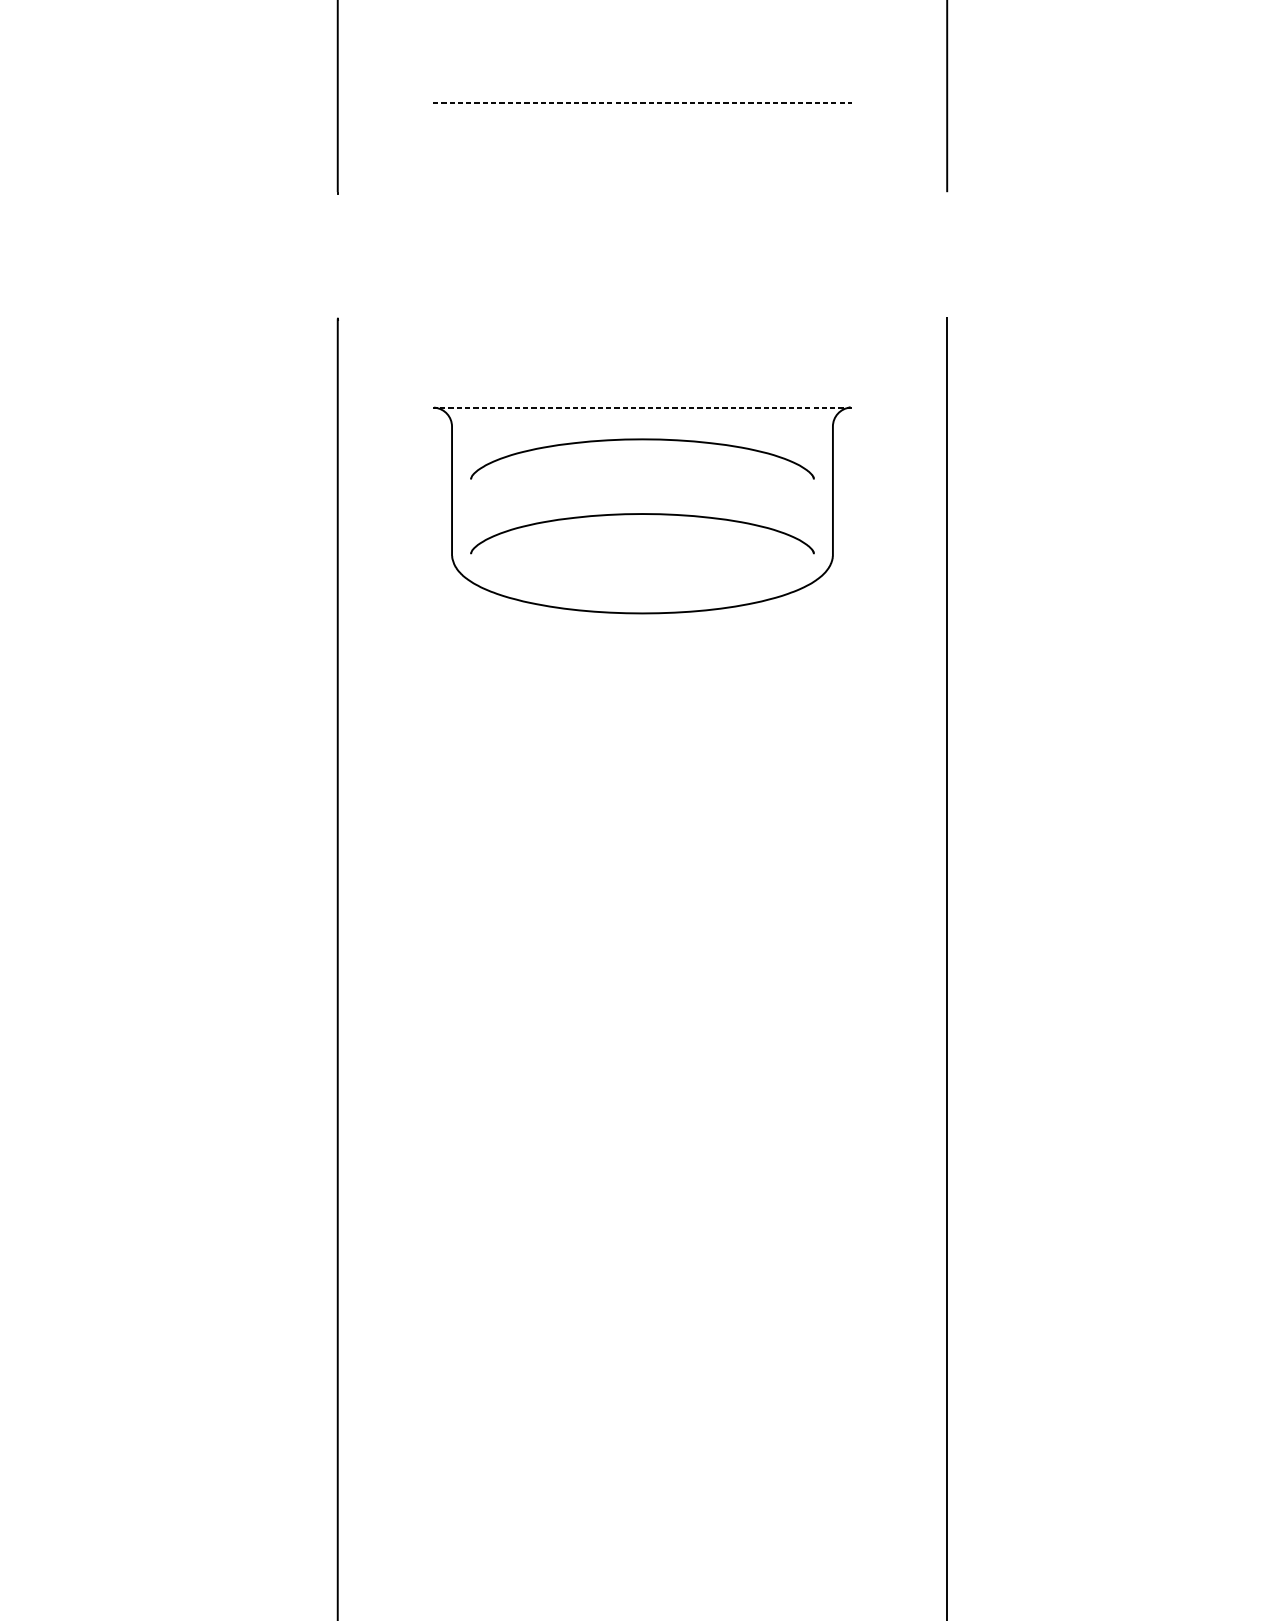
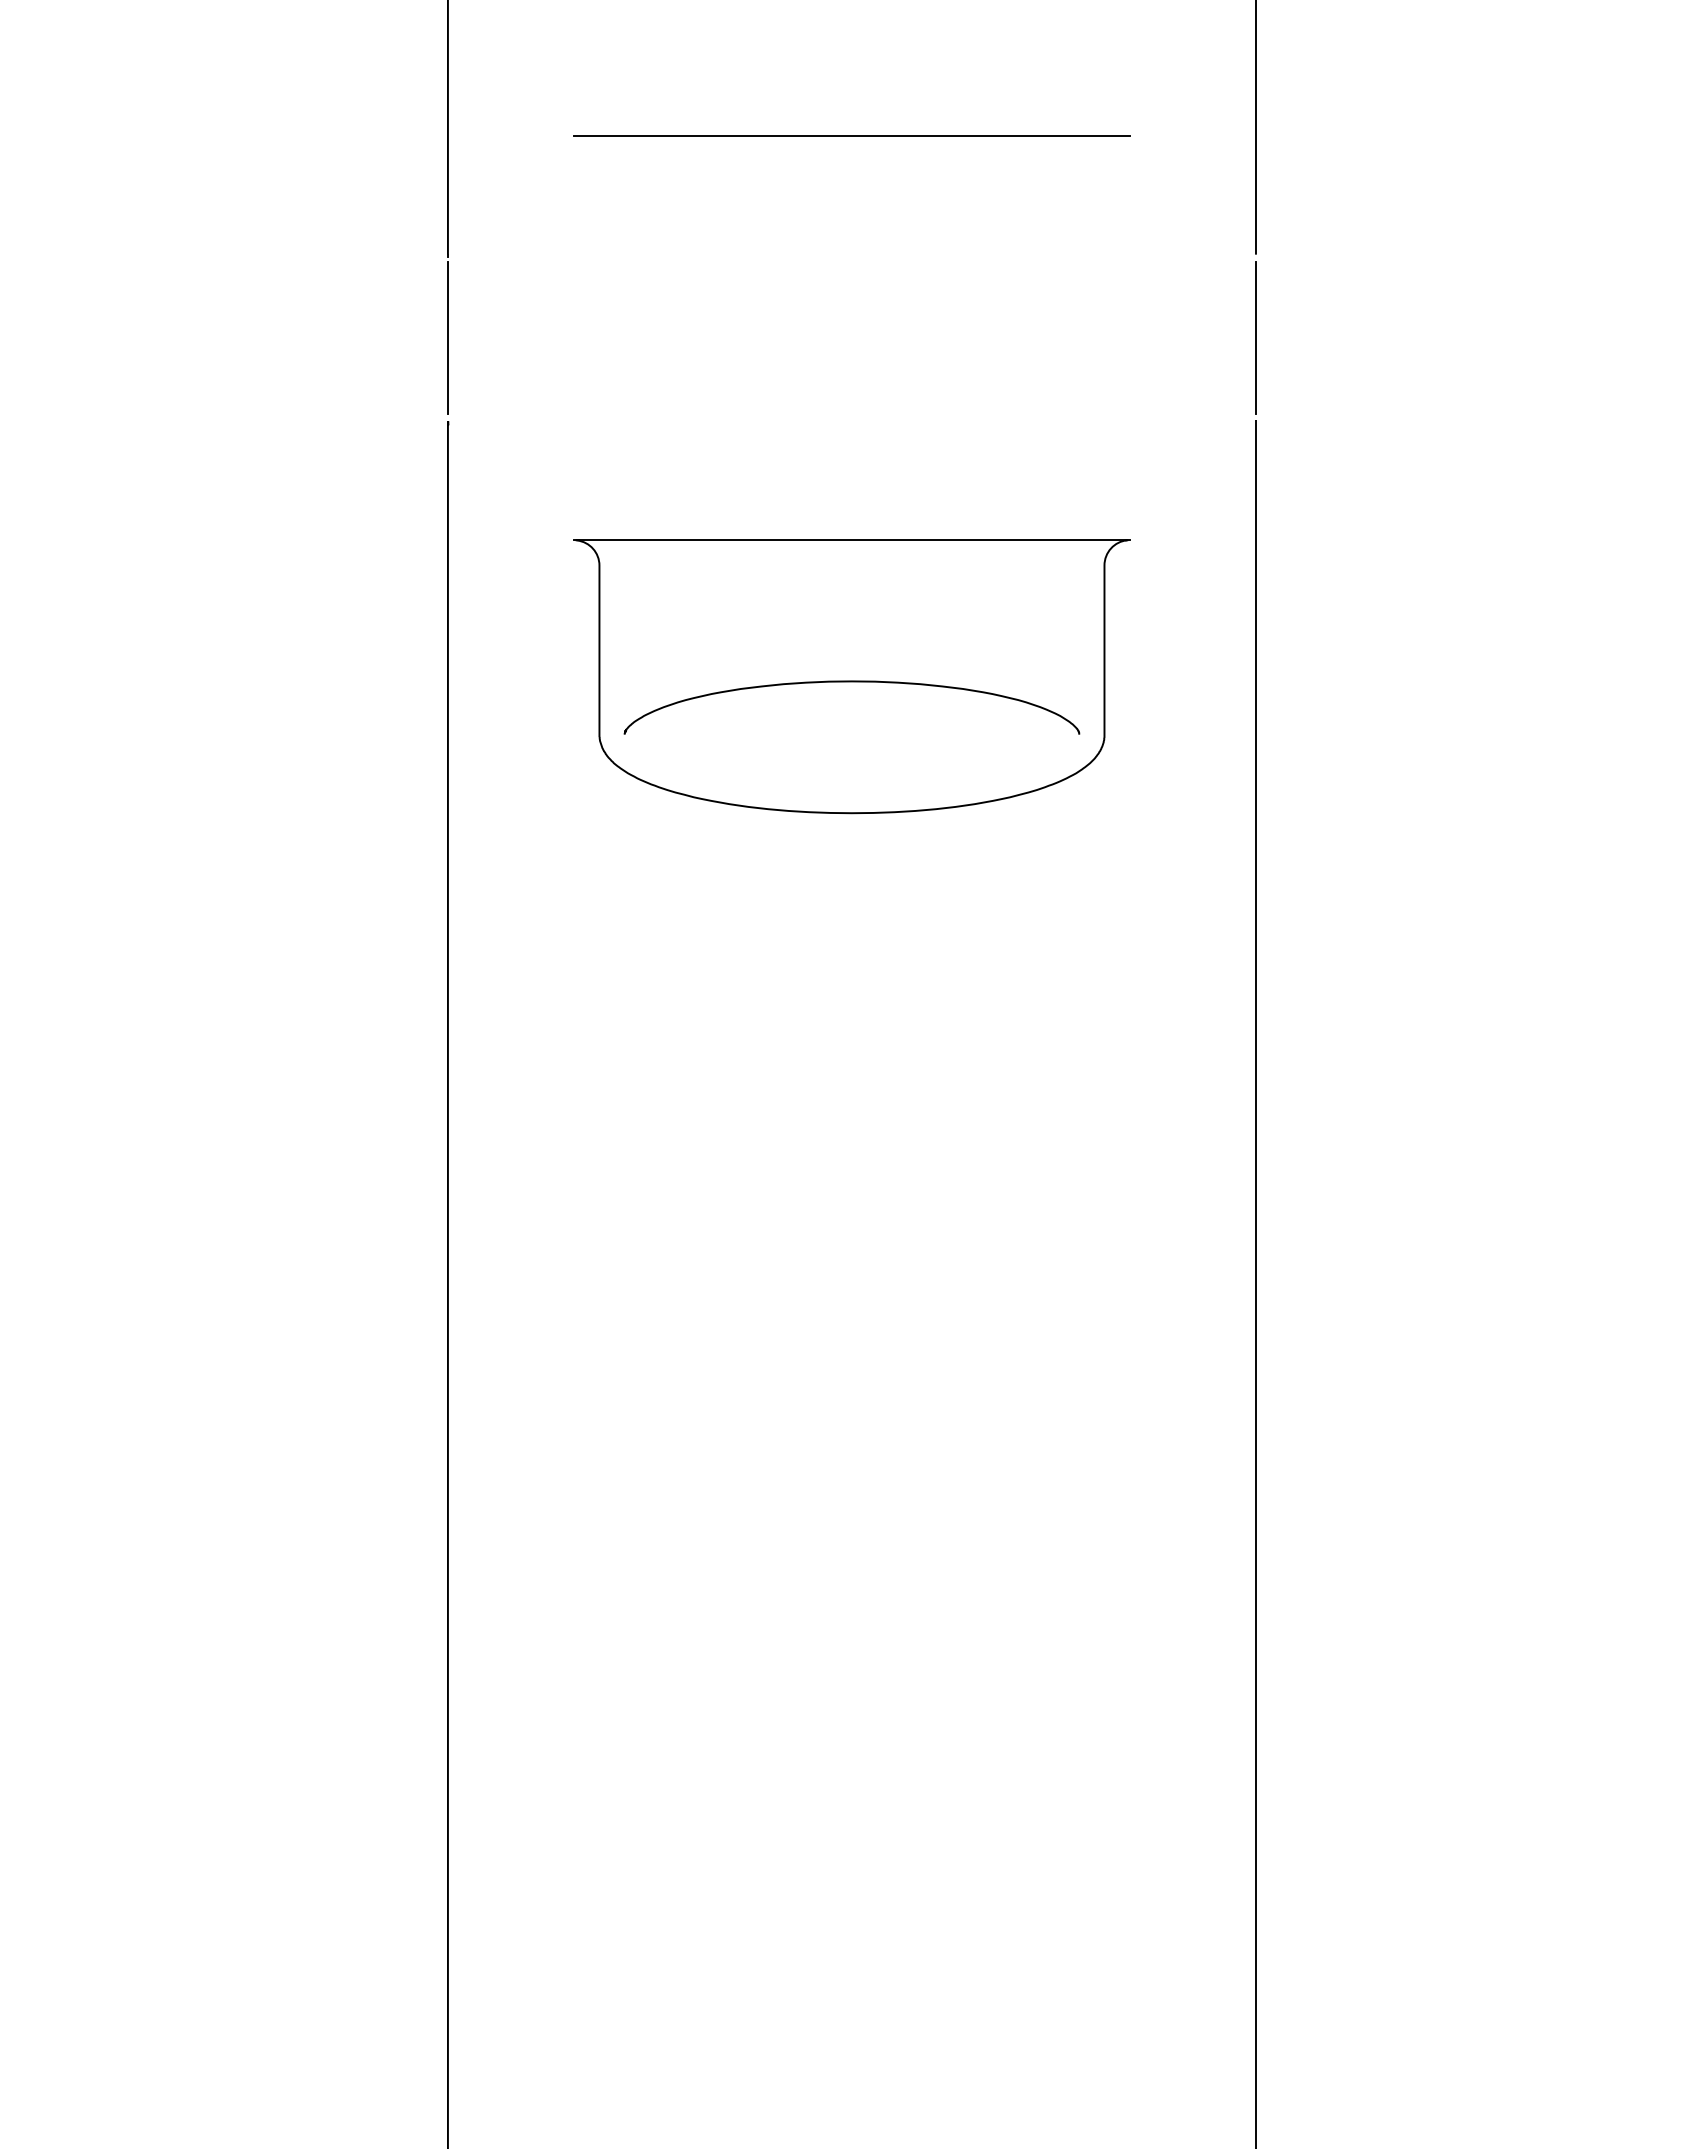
line: (642, 103) -> (851, 136), dashed -> solid
line: (337, 255) -> (447, 338), added
line: (946, 255) -> (1255, 338), added
line: (642, 407) -> (851, 540), dashed -> solid
curve: (642, 440) -> (851, 583), removed

